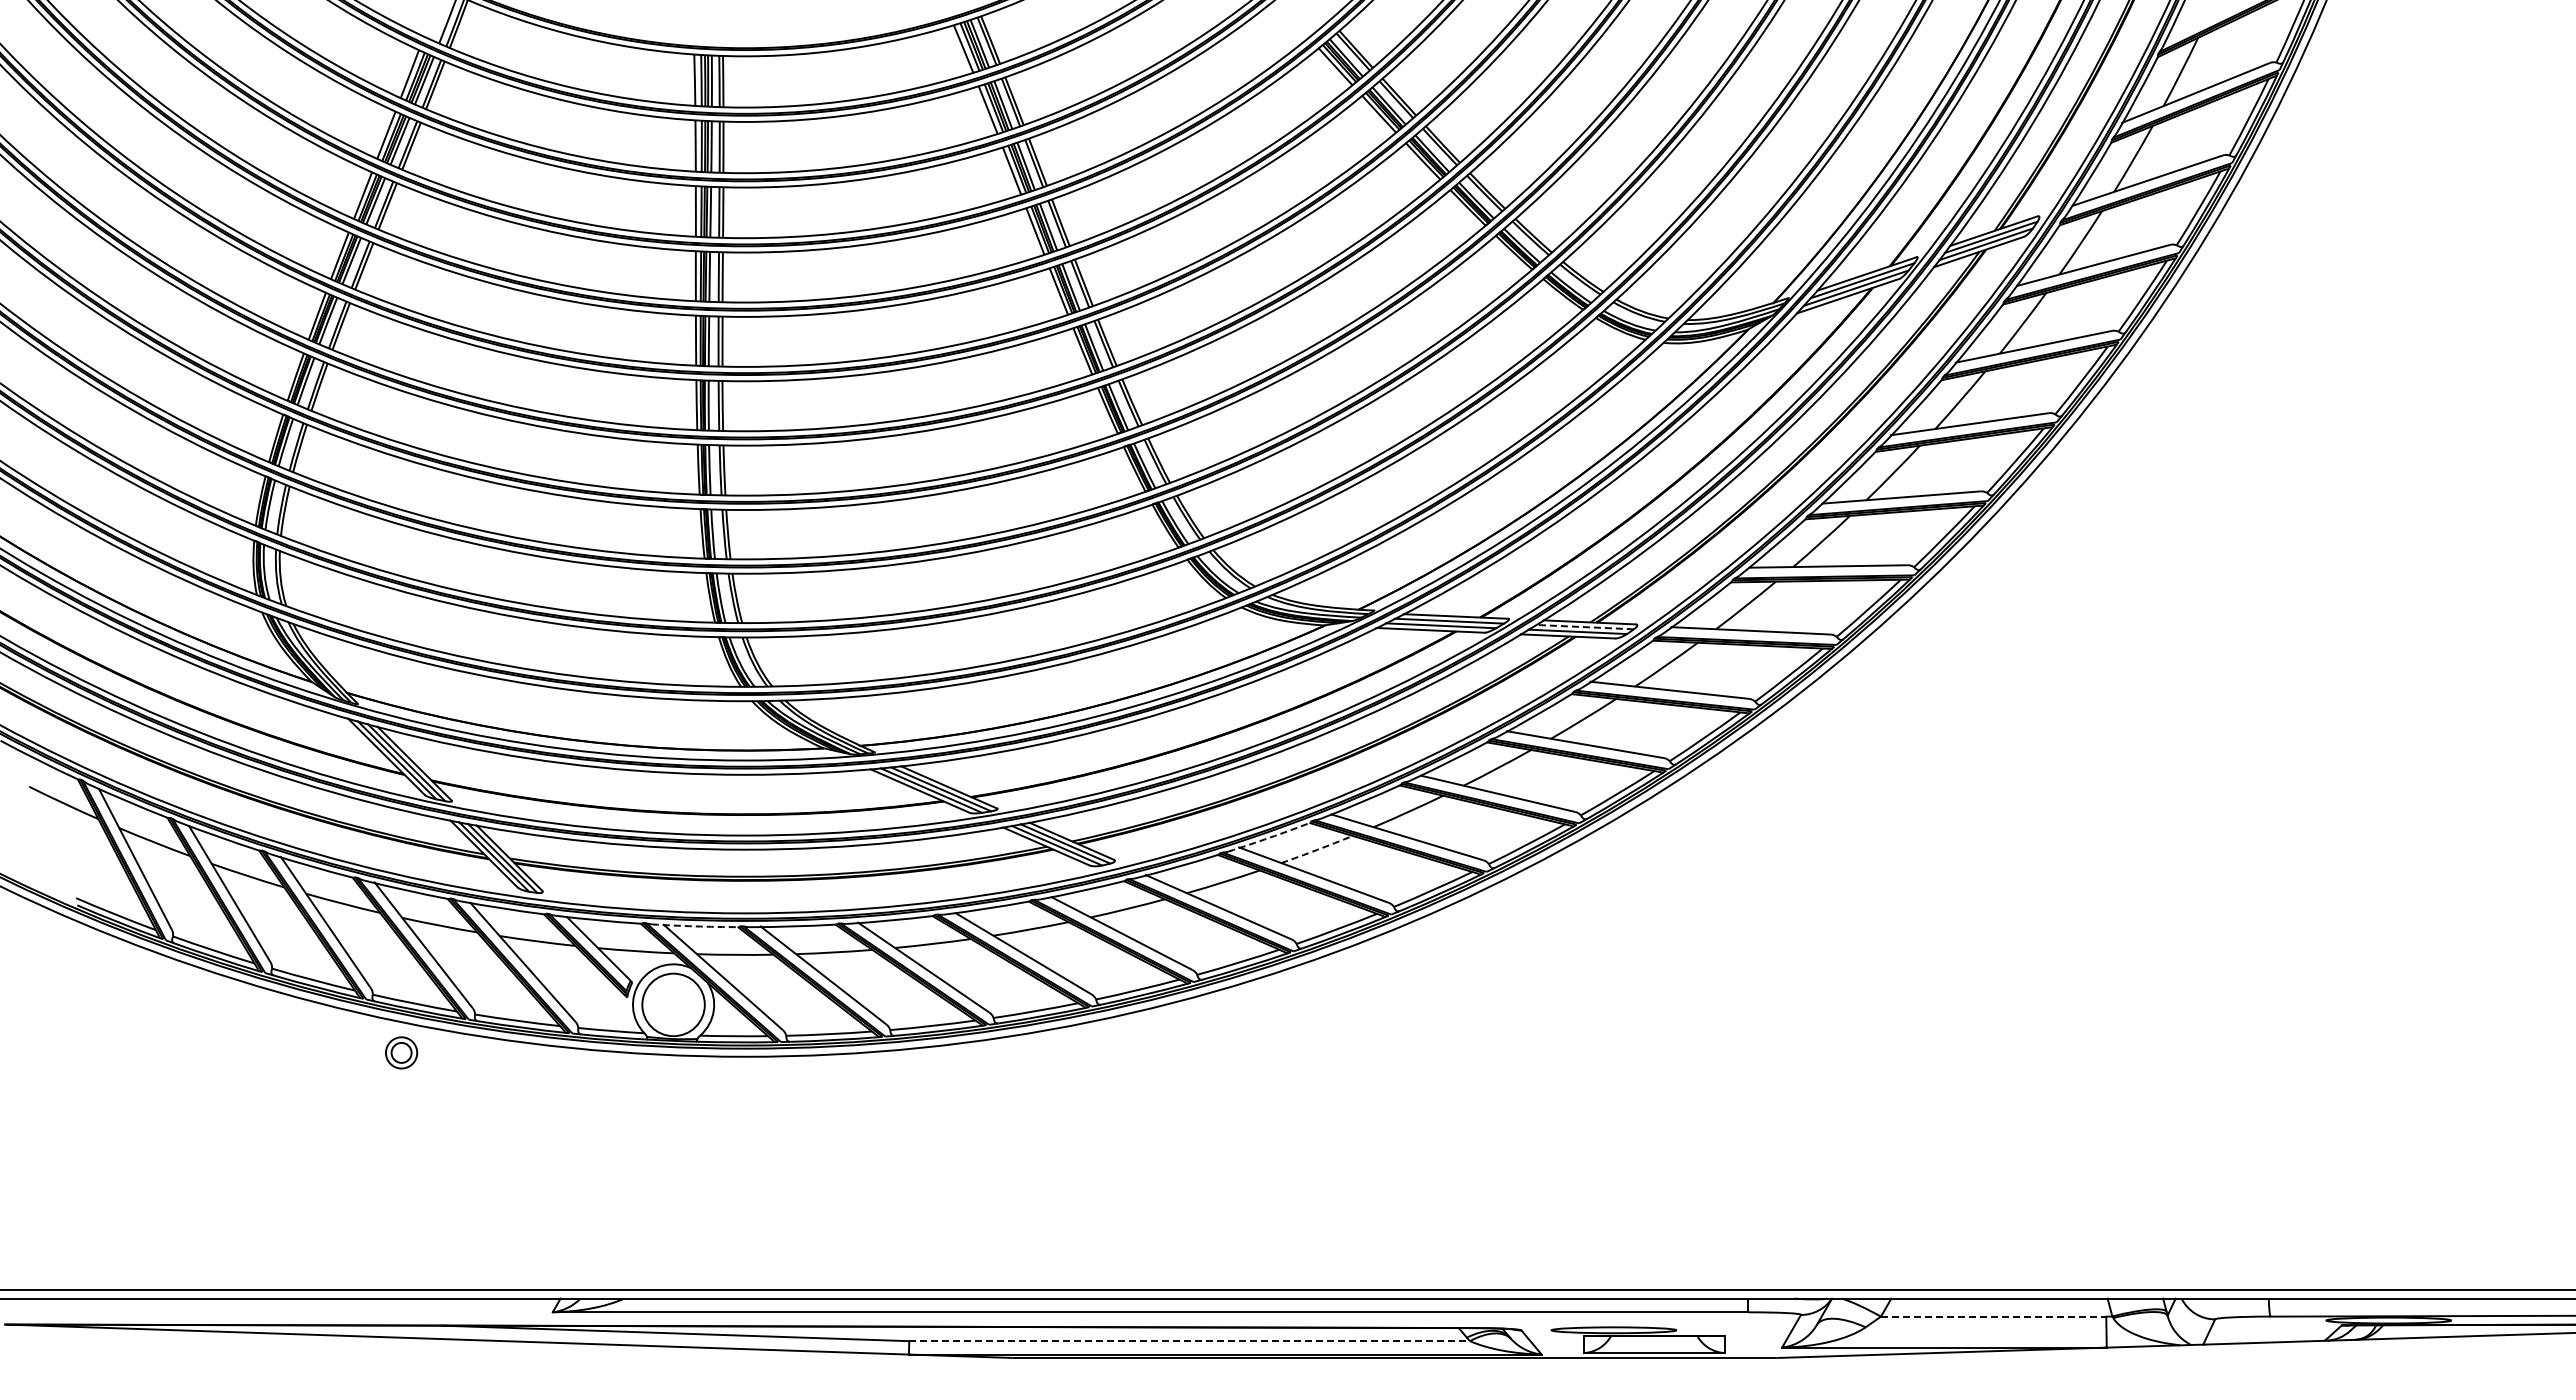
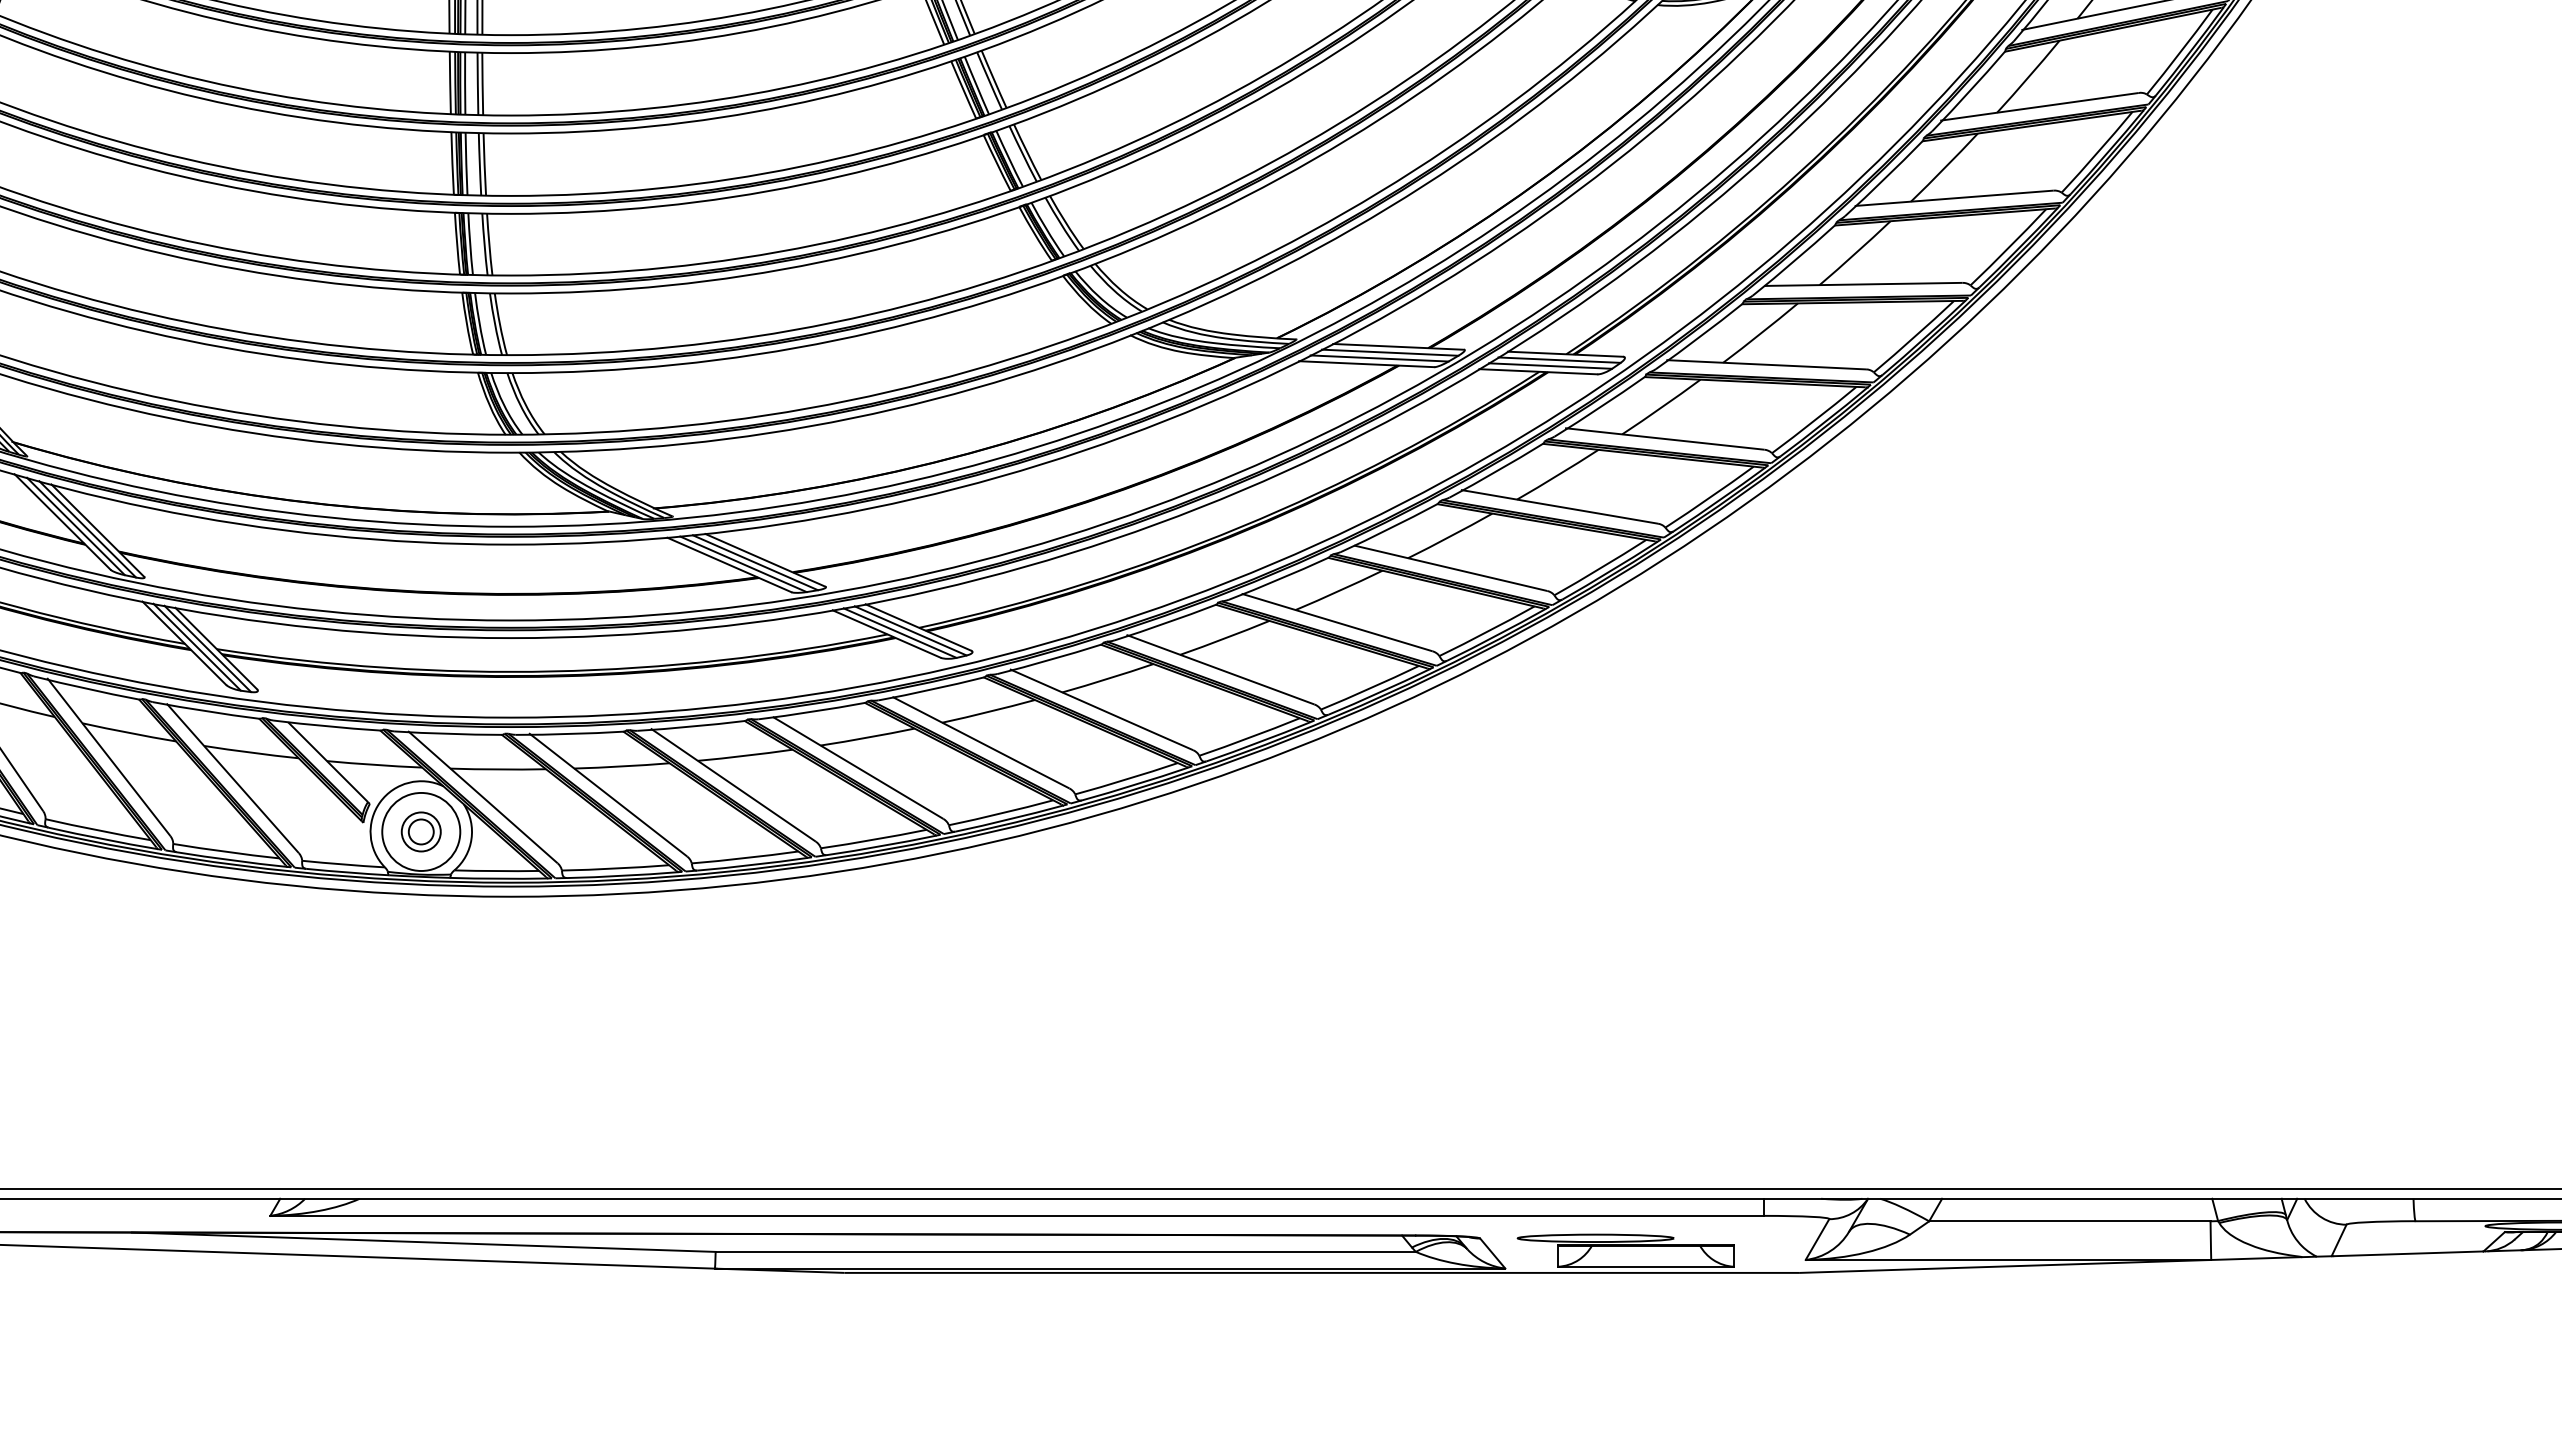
line: (1584, 627) -> (1558, 360), dashed -> solid
arc: (1269, 837) -> (1165, 622), dashed -> solid
arc: (1317, 849) -> (1225, 637), dashed -> solid
arc: (695, 926) -> (448, 734), dashed -> solid
part: (401, 1052) -> (421, 831), moved
line: (1993, 1316) -> (2069, 1221), dashed -> solid
line: (1190, 1341) -> (1066, 1252), dashed -> solid

